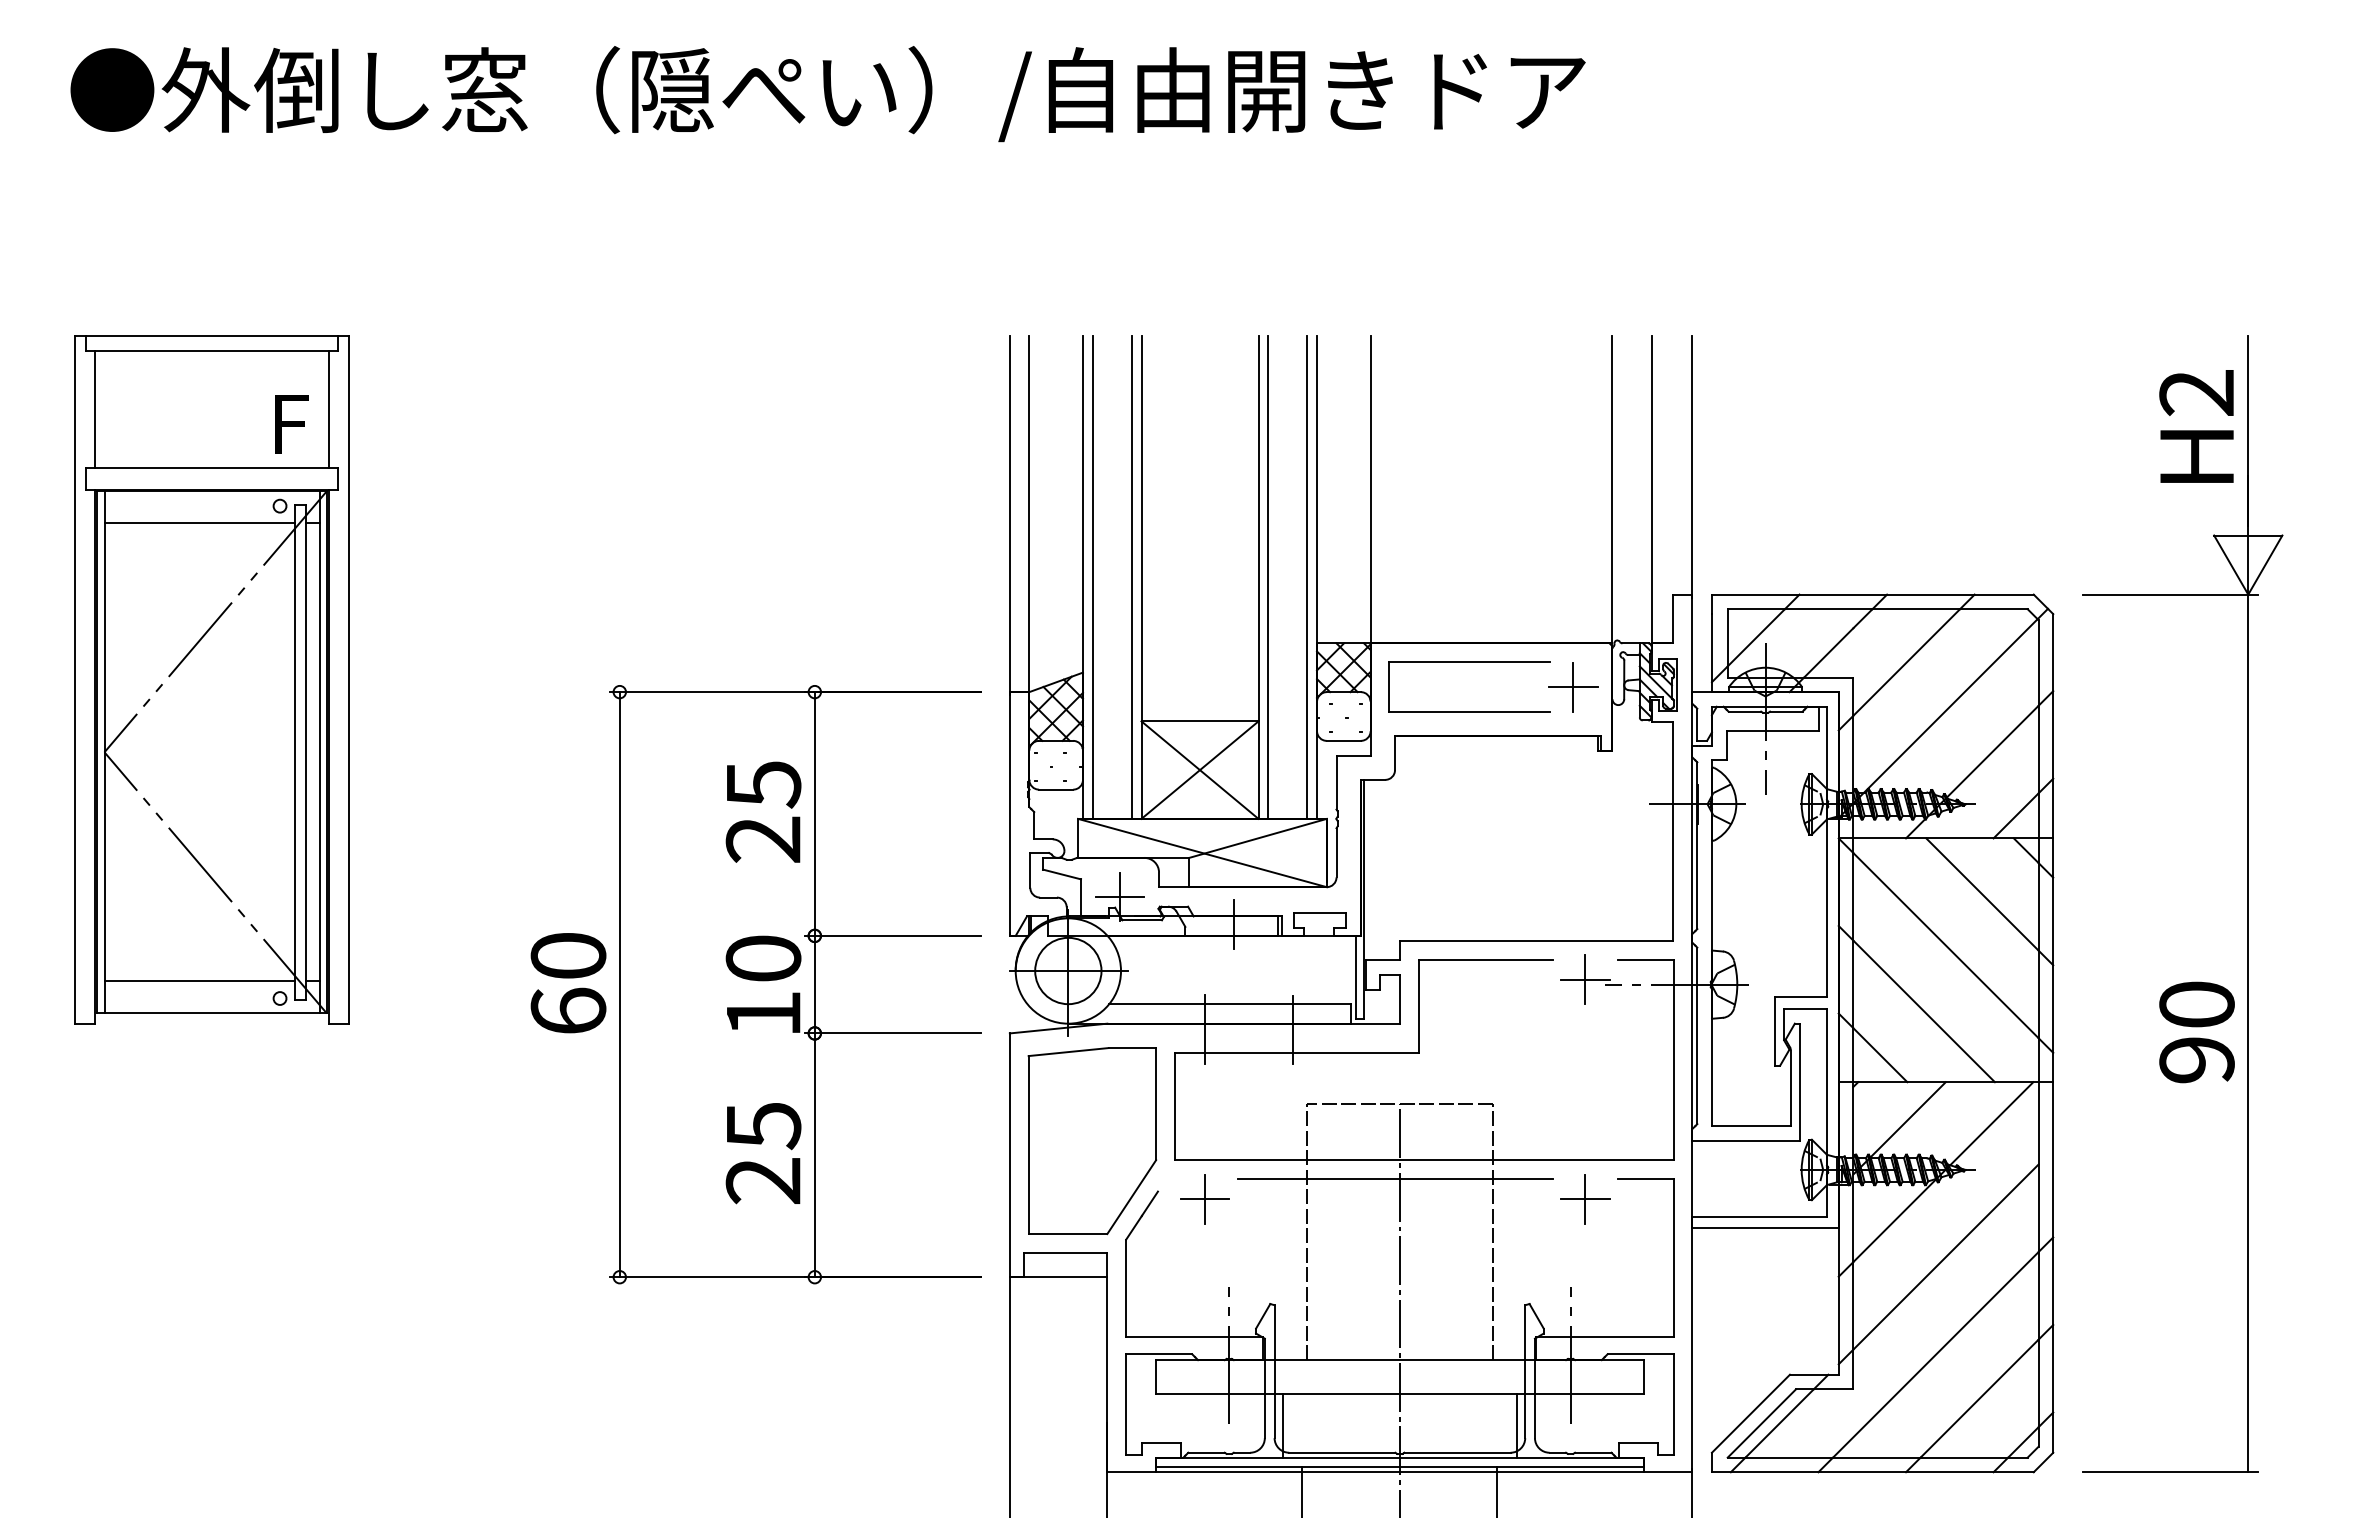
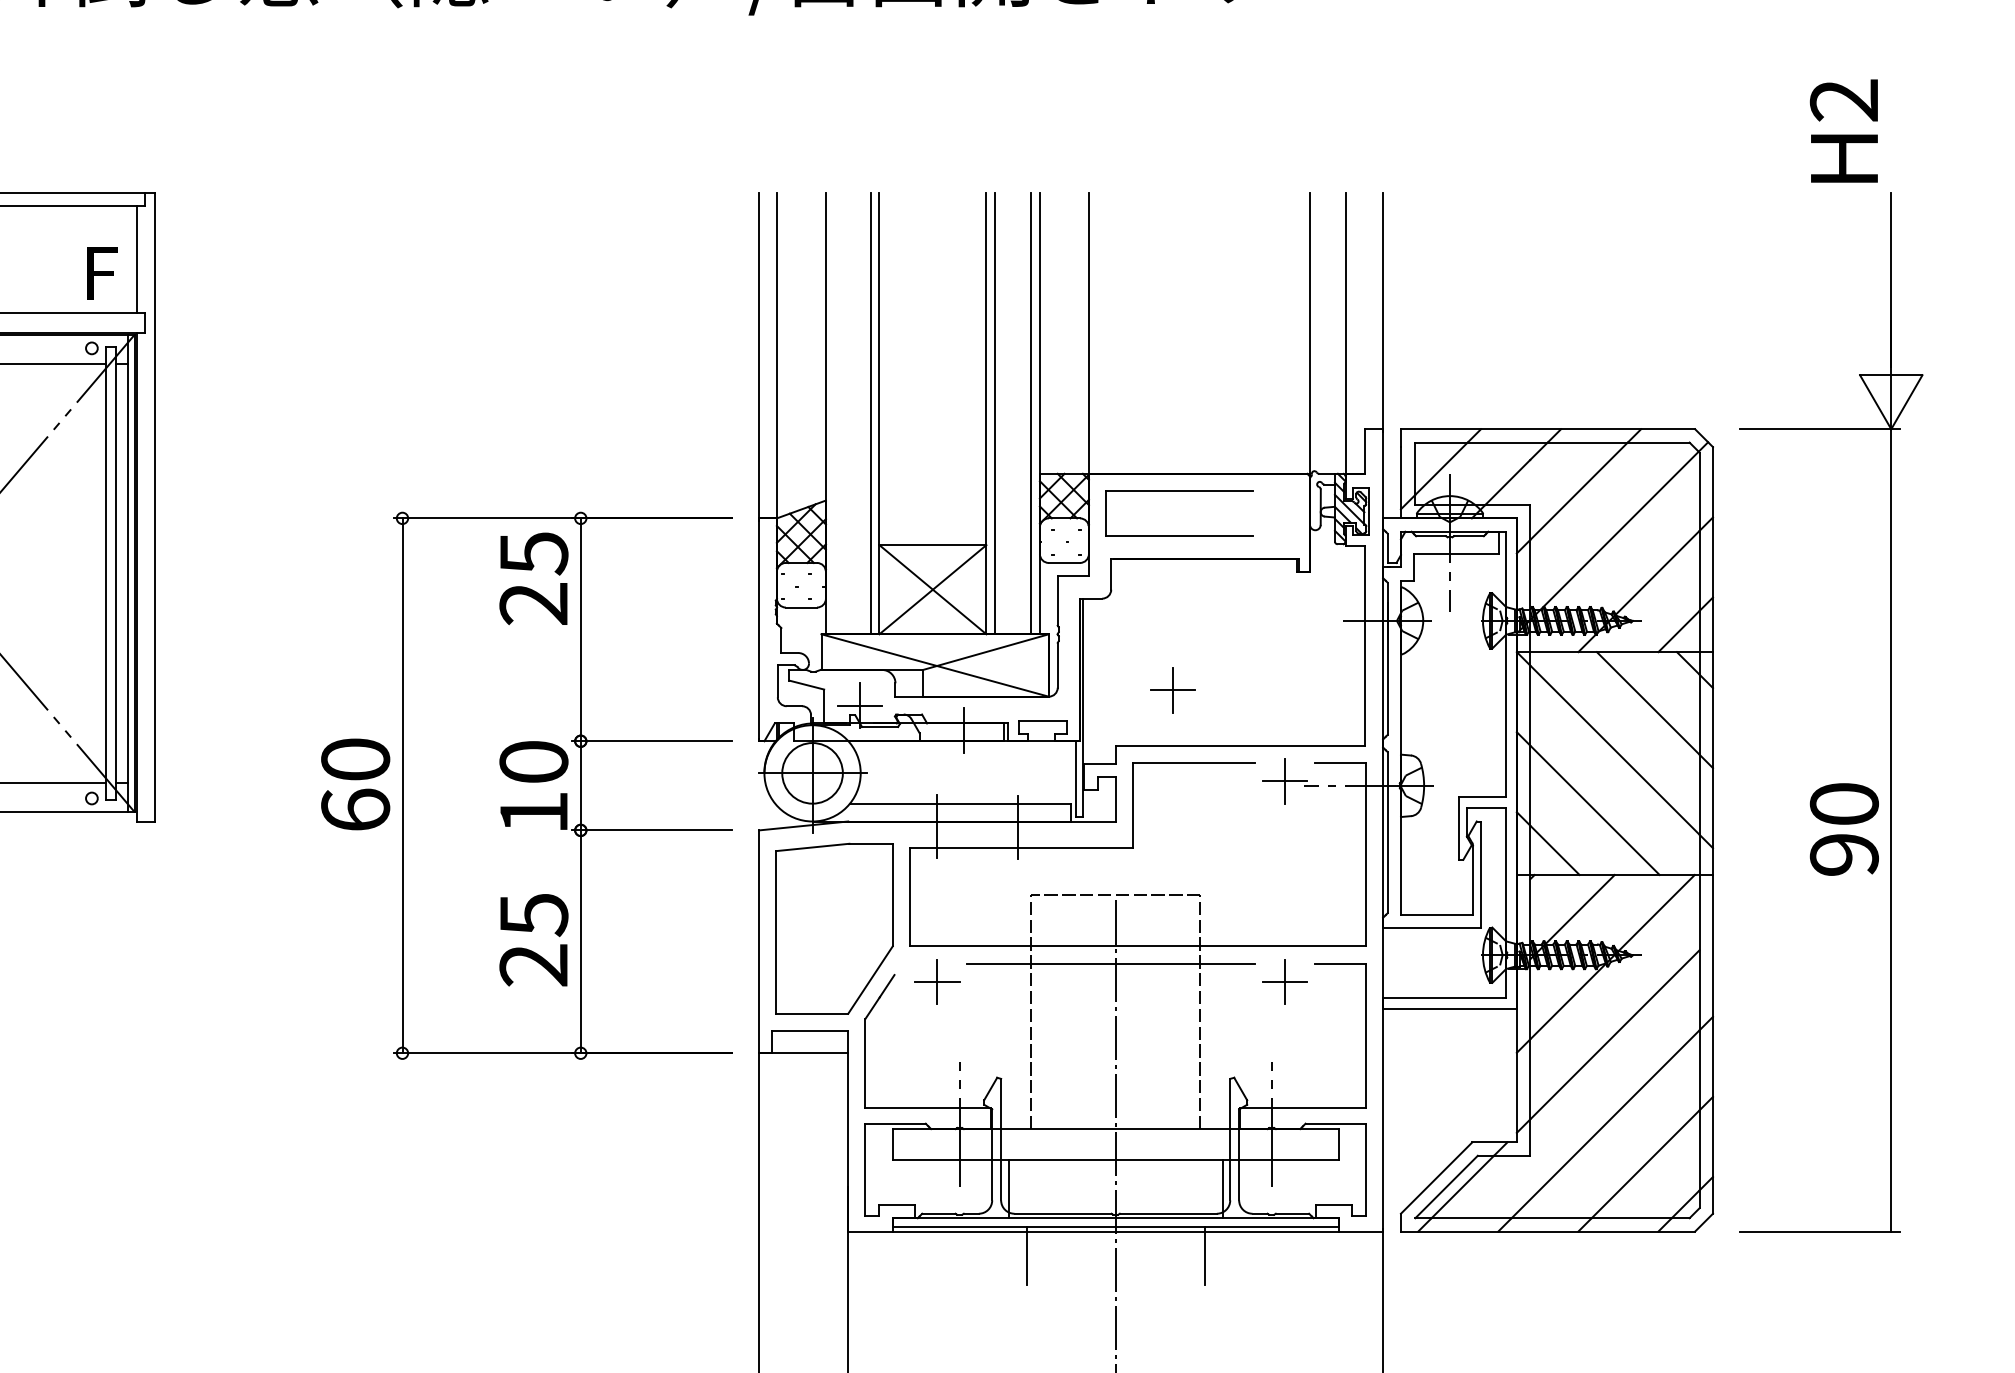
text: (2196, 426) -> (1843, 131), moved
line: (1092, 577) -> (834, 413), removed
part: (1573, 687) -> (1172, 690), moved
text: (763, 811) -> (533, 578), moved

